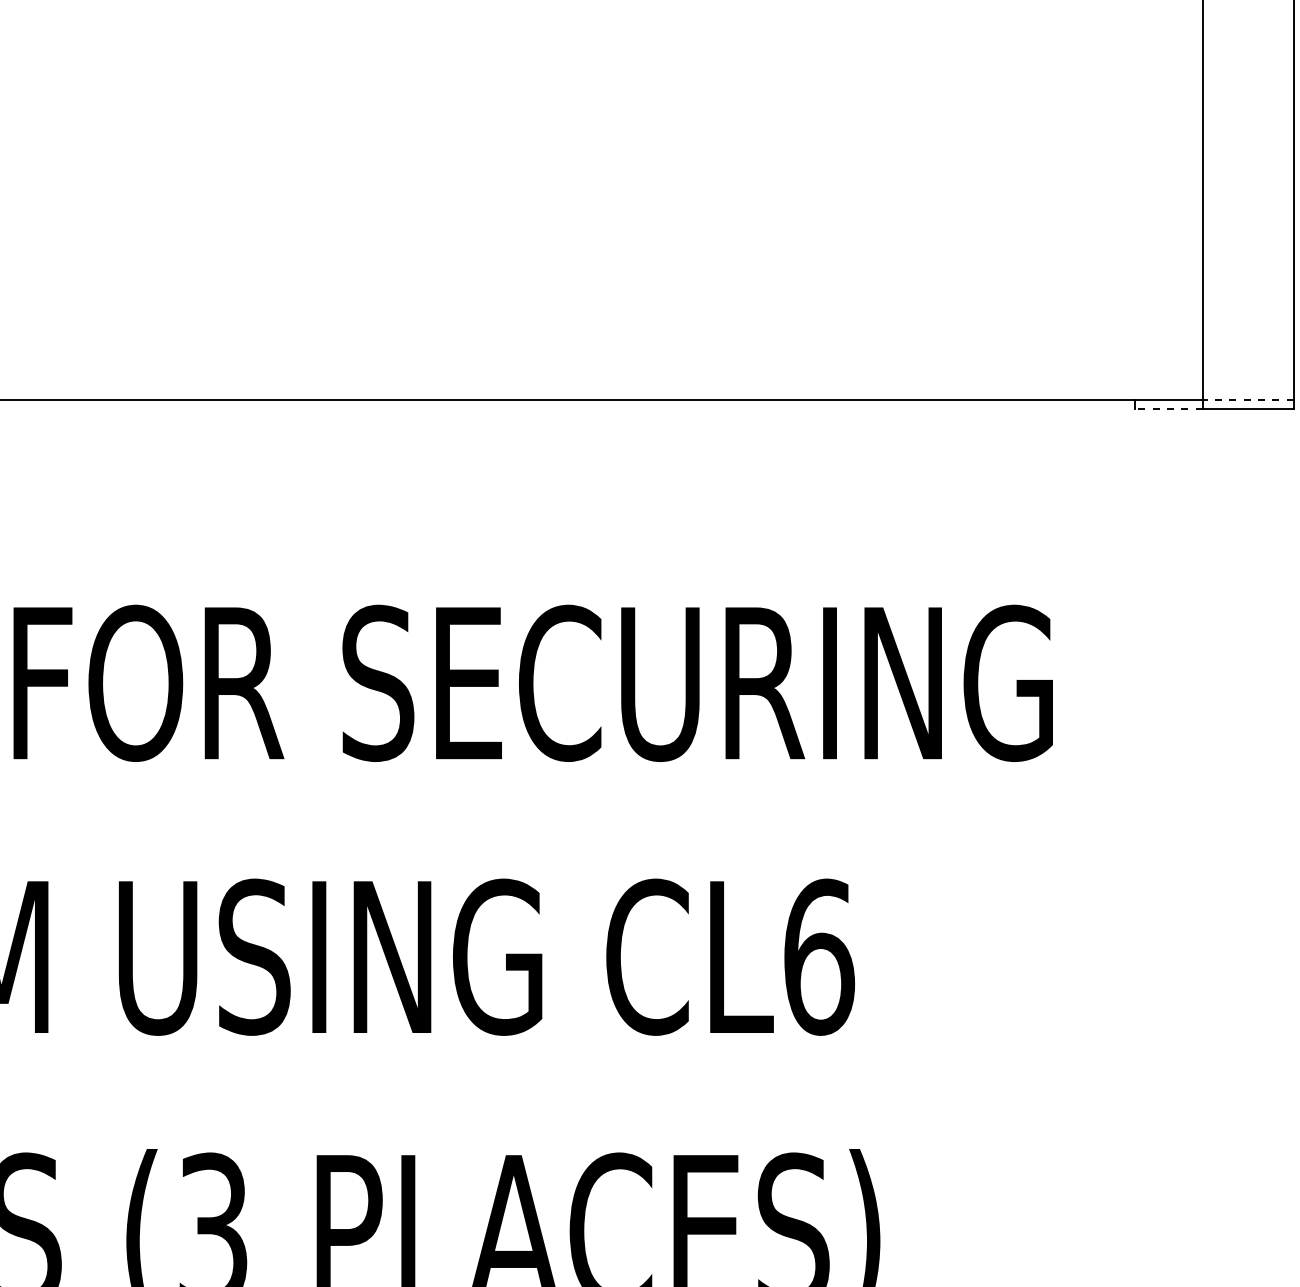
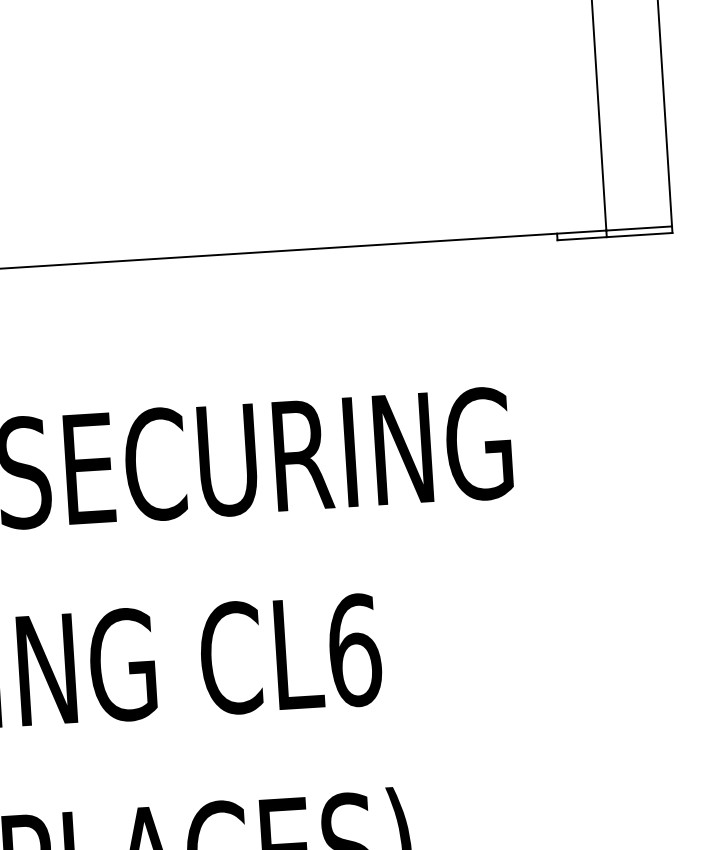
line: (1248, 399) -> (639, 228), dashed -> solid
line: (1168, 408) -> (582, 238), dashed -> solid

